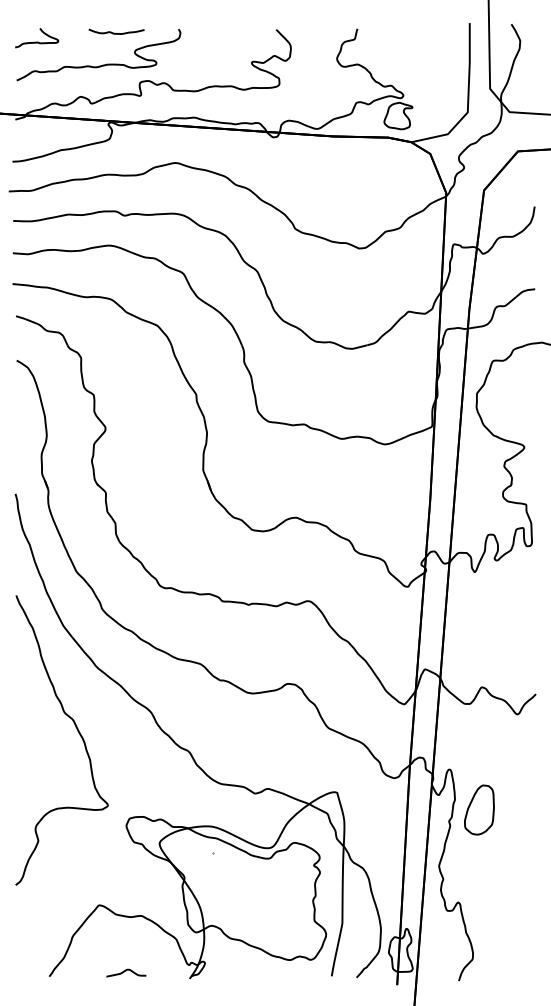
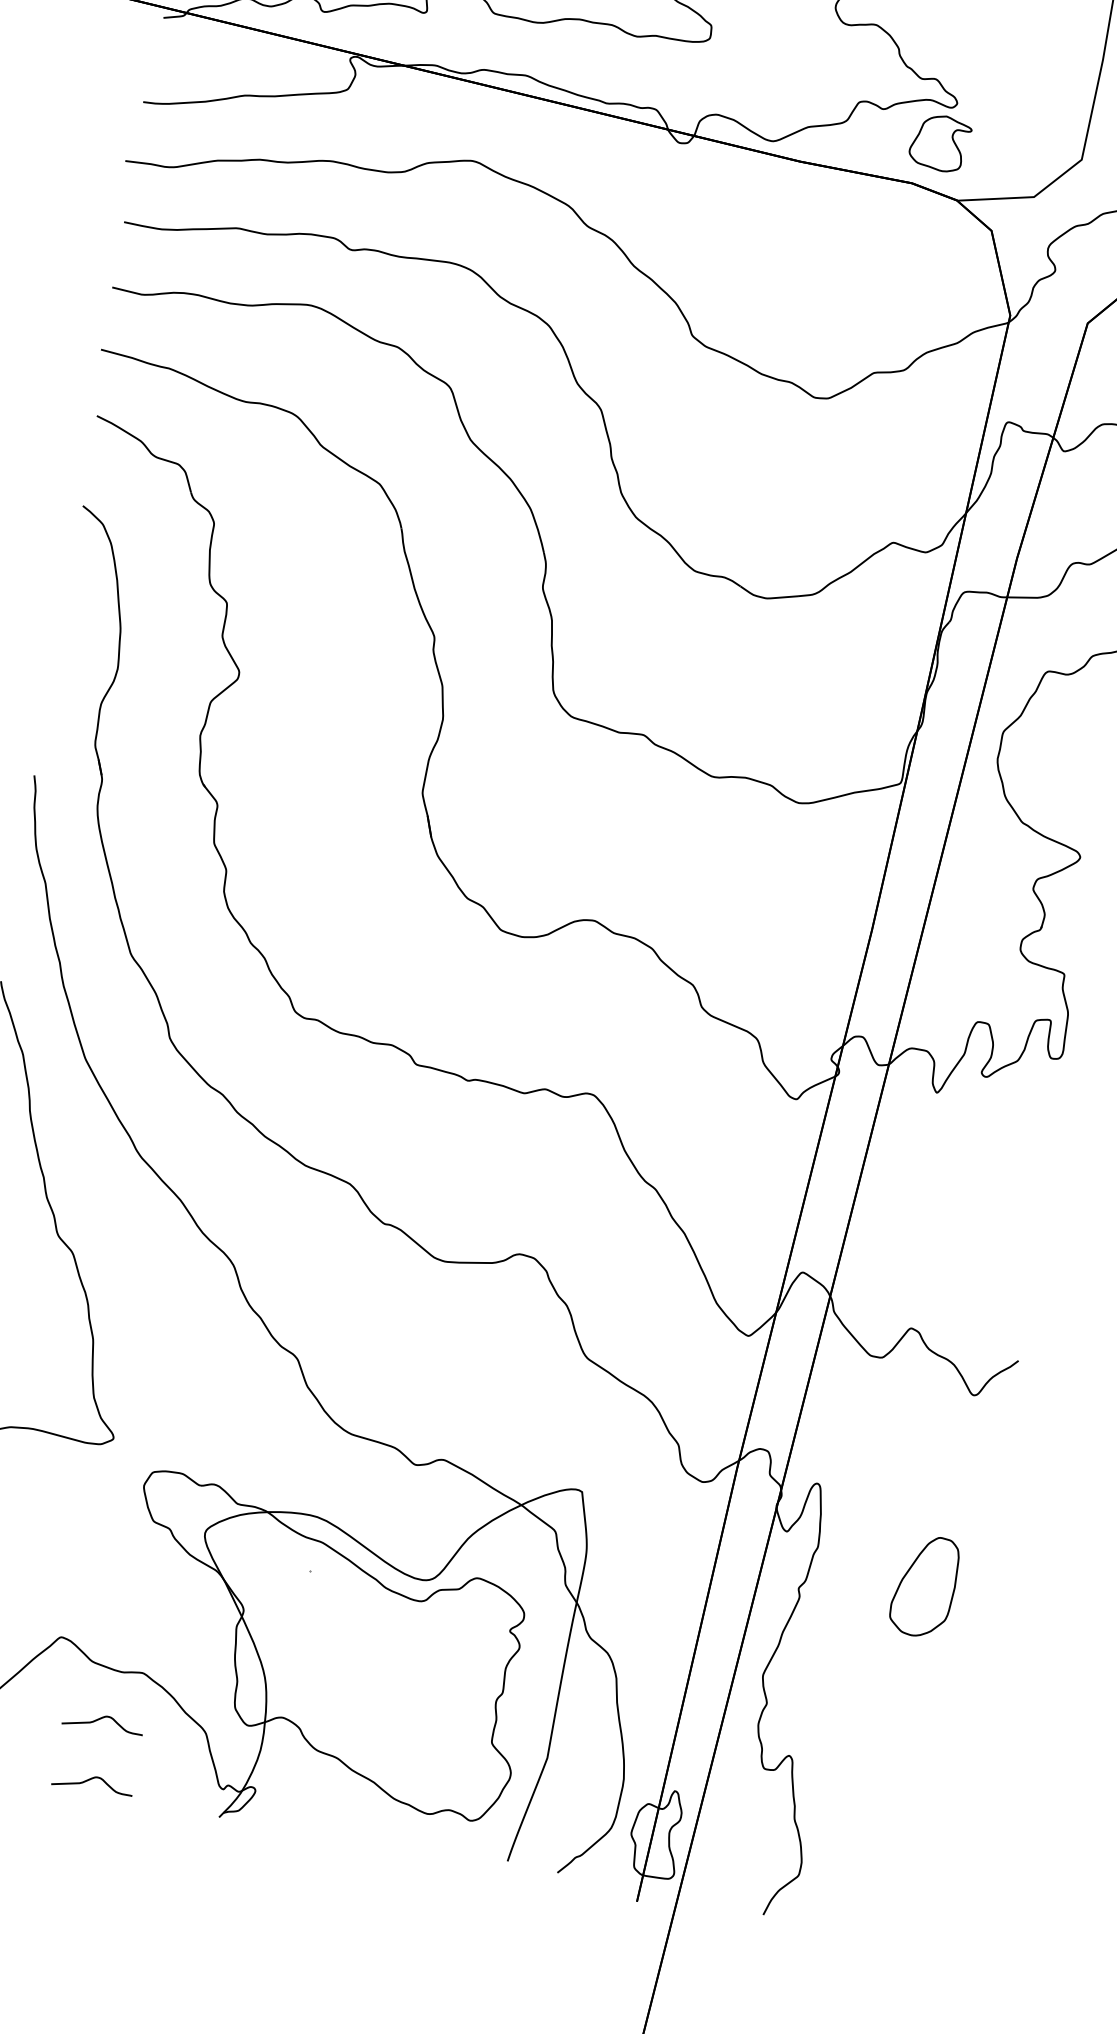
part: (479, 809) -> (925, 1585), moved
curve: (126, 941) -> (104, 1719), added

